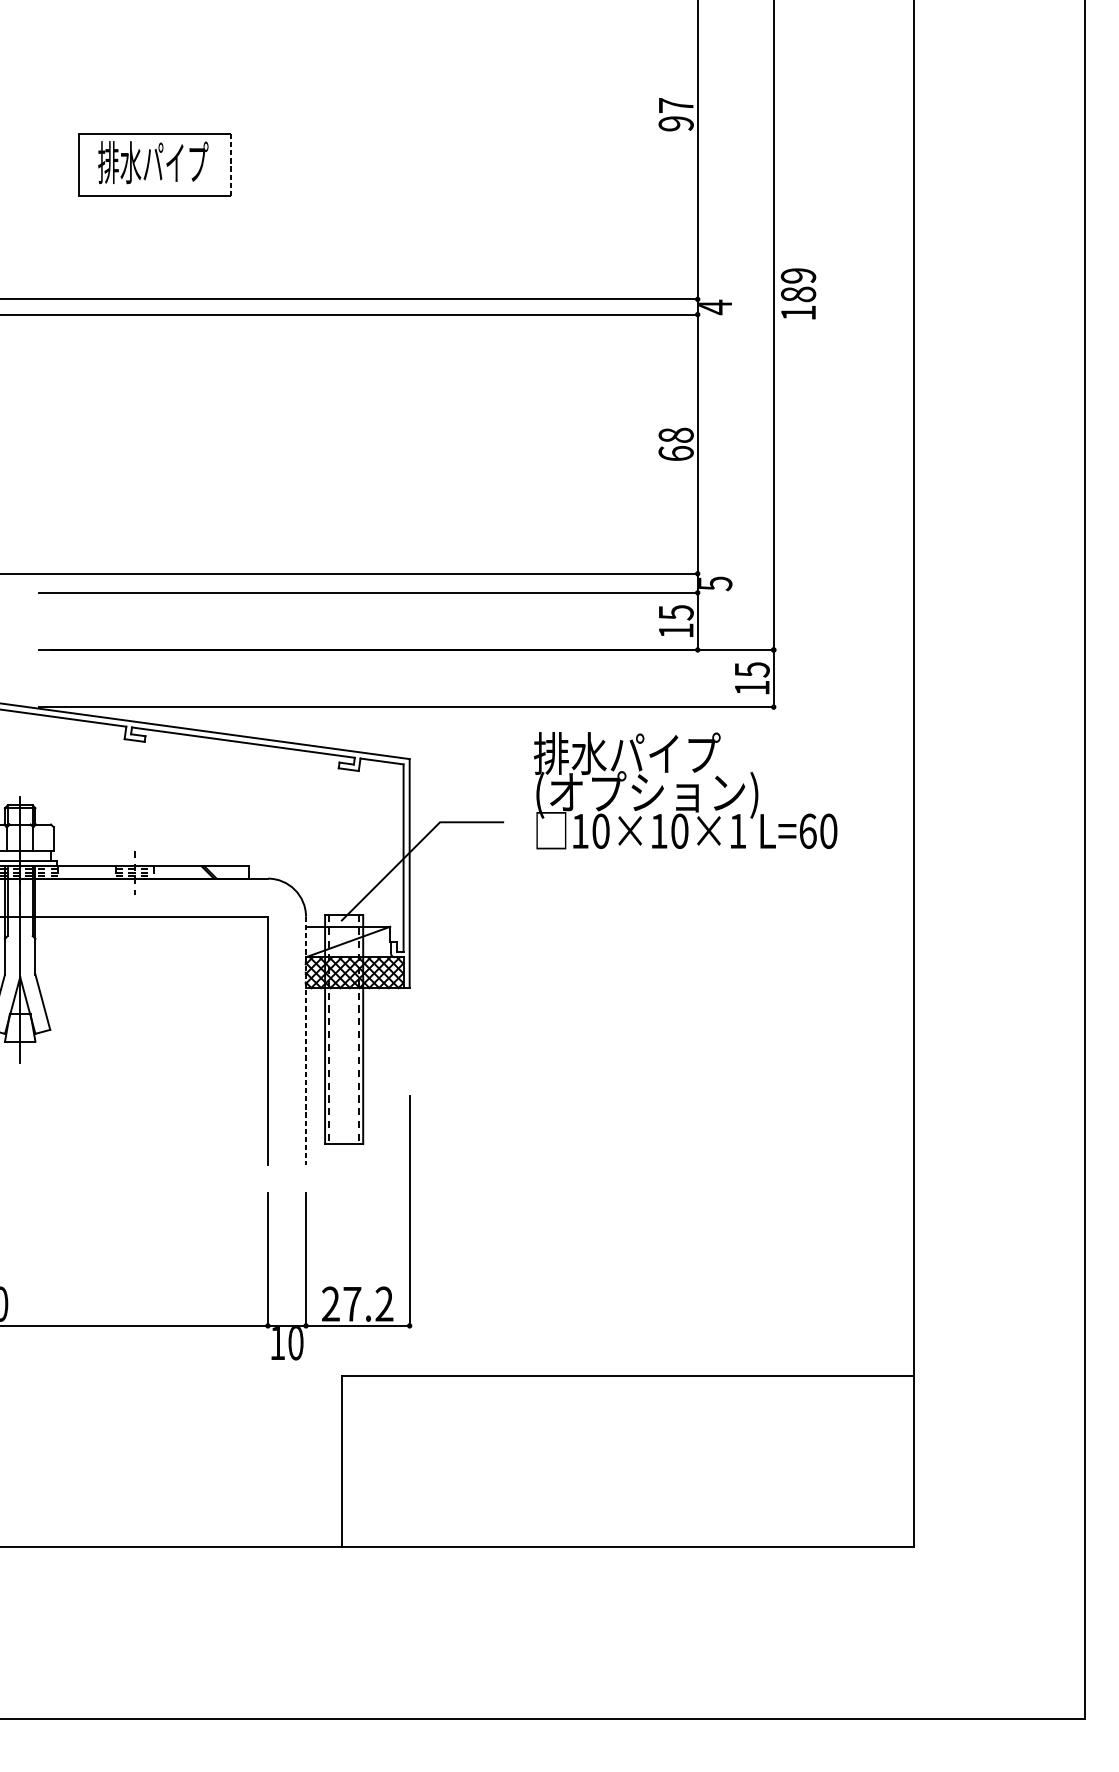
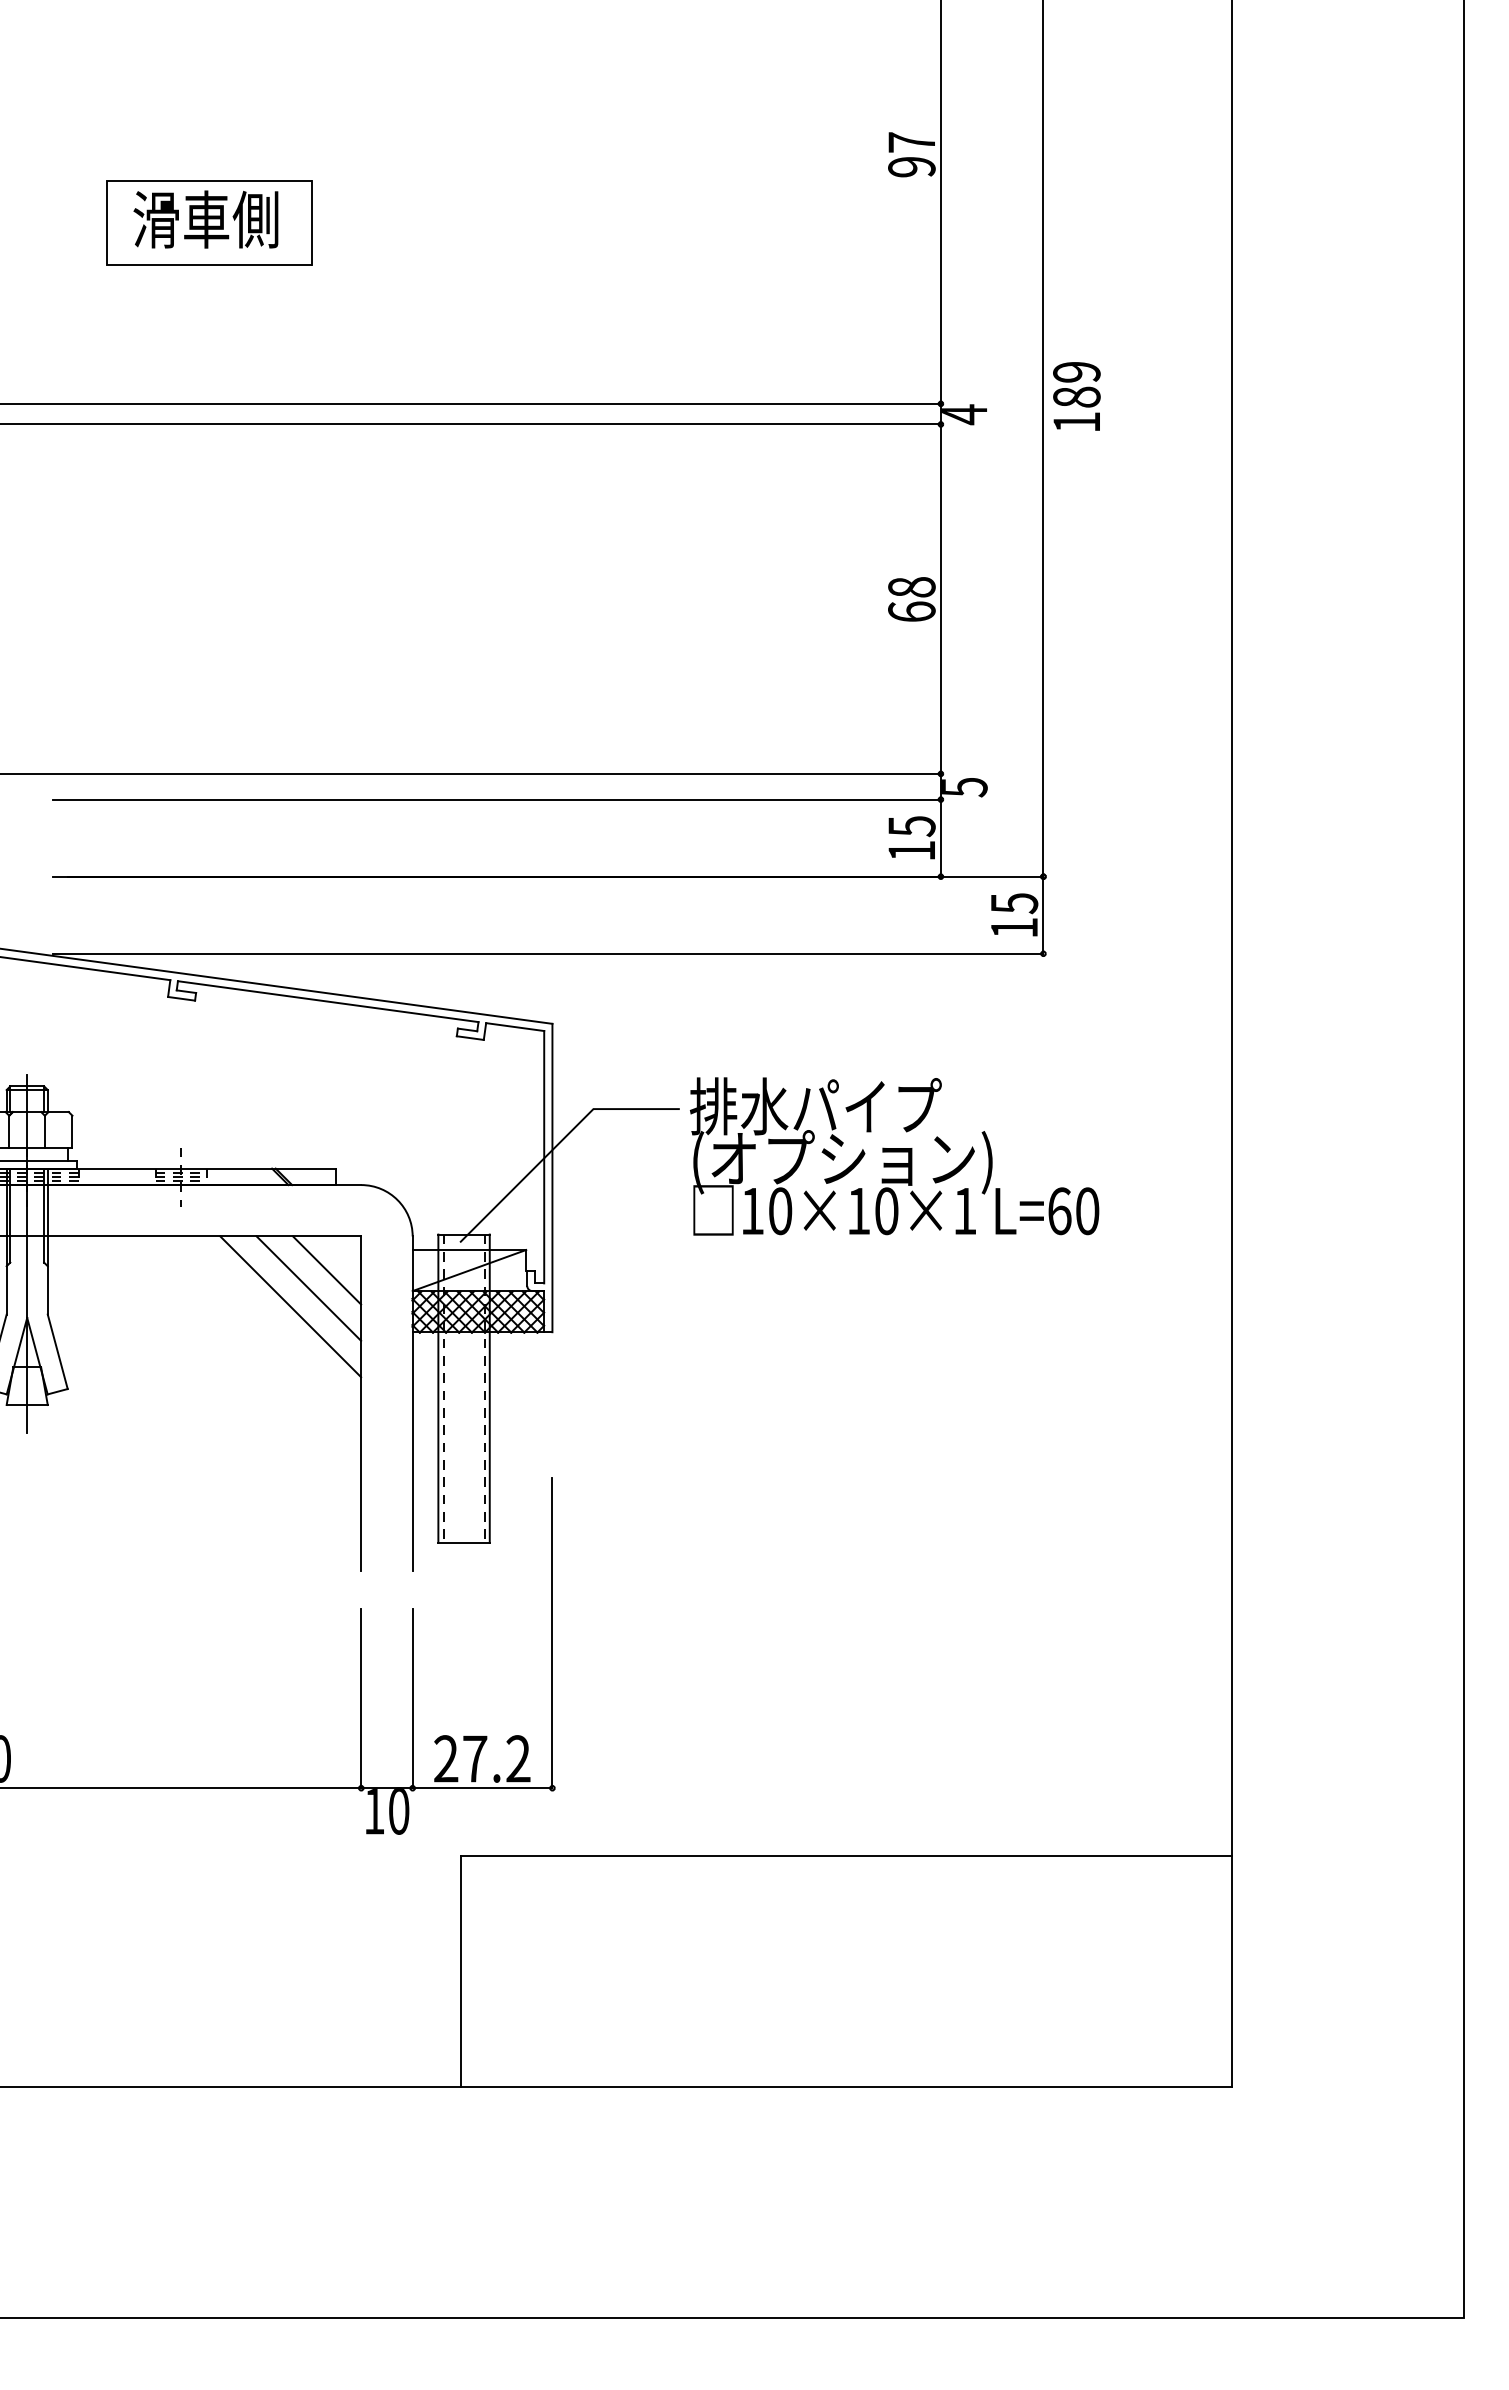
text: (153, 162) -> (206, 219), 排水パイプ -> 滑車側
line: (231, 164) -> (311, 222), dashed -> solid
text: (685, 790) -> (894, 1156), moved
line: (242, 941) -> (327, 1270), added
line: (228, 955) -> (308, 1288), added
line: (215, 968) -> (290, 1306), added
line: (305, 1041) -> (412, 1404), dashed -> solid

